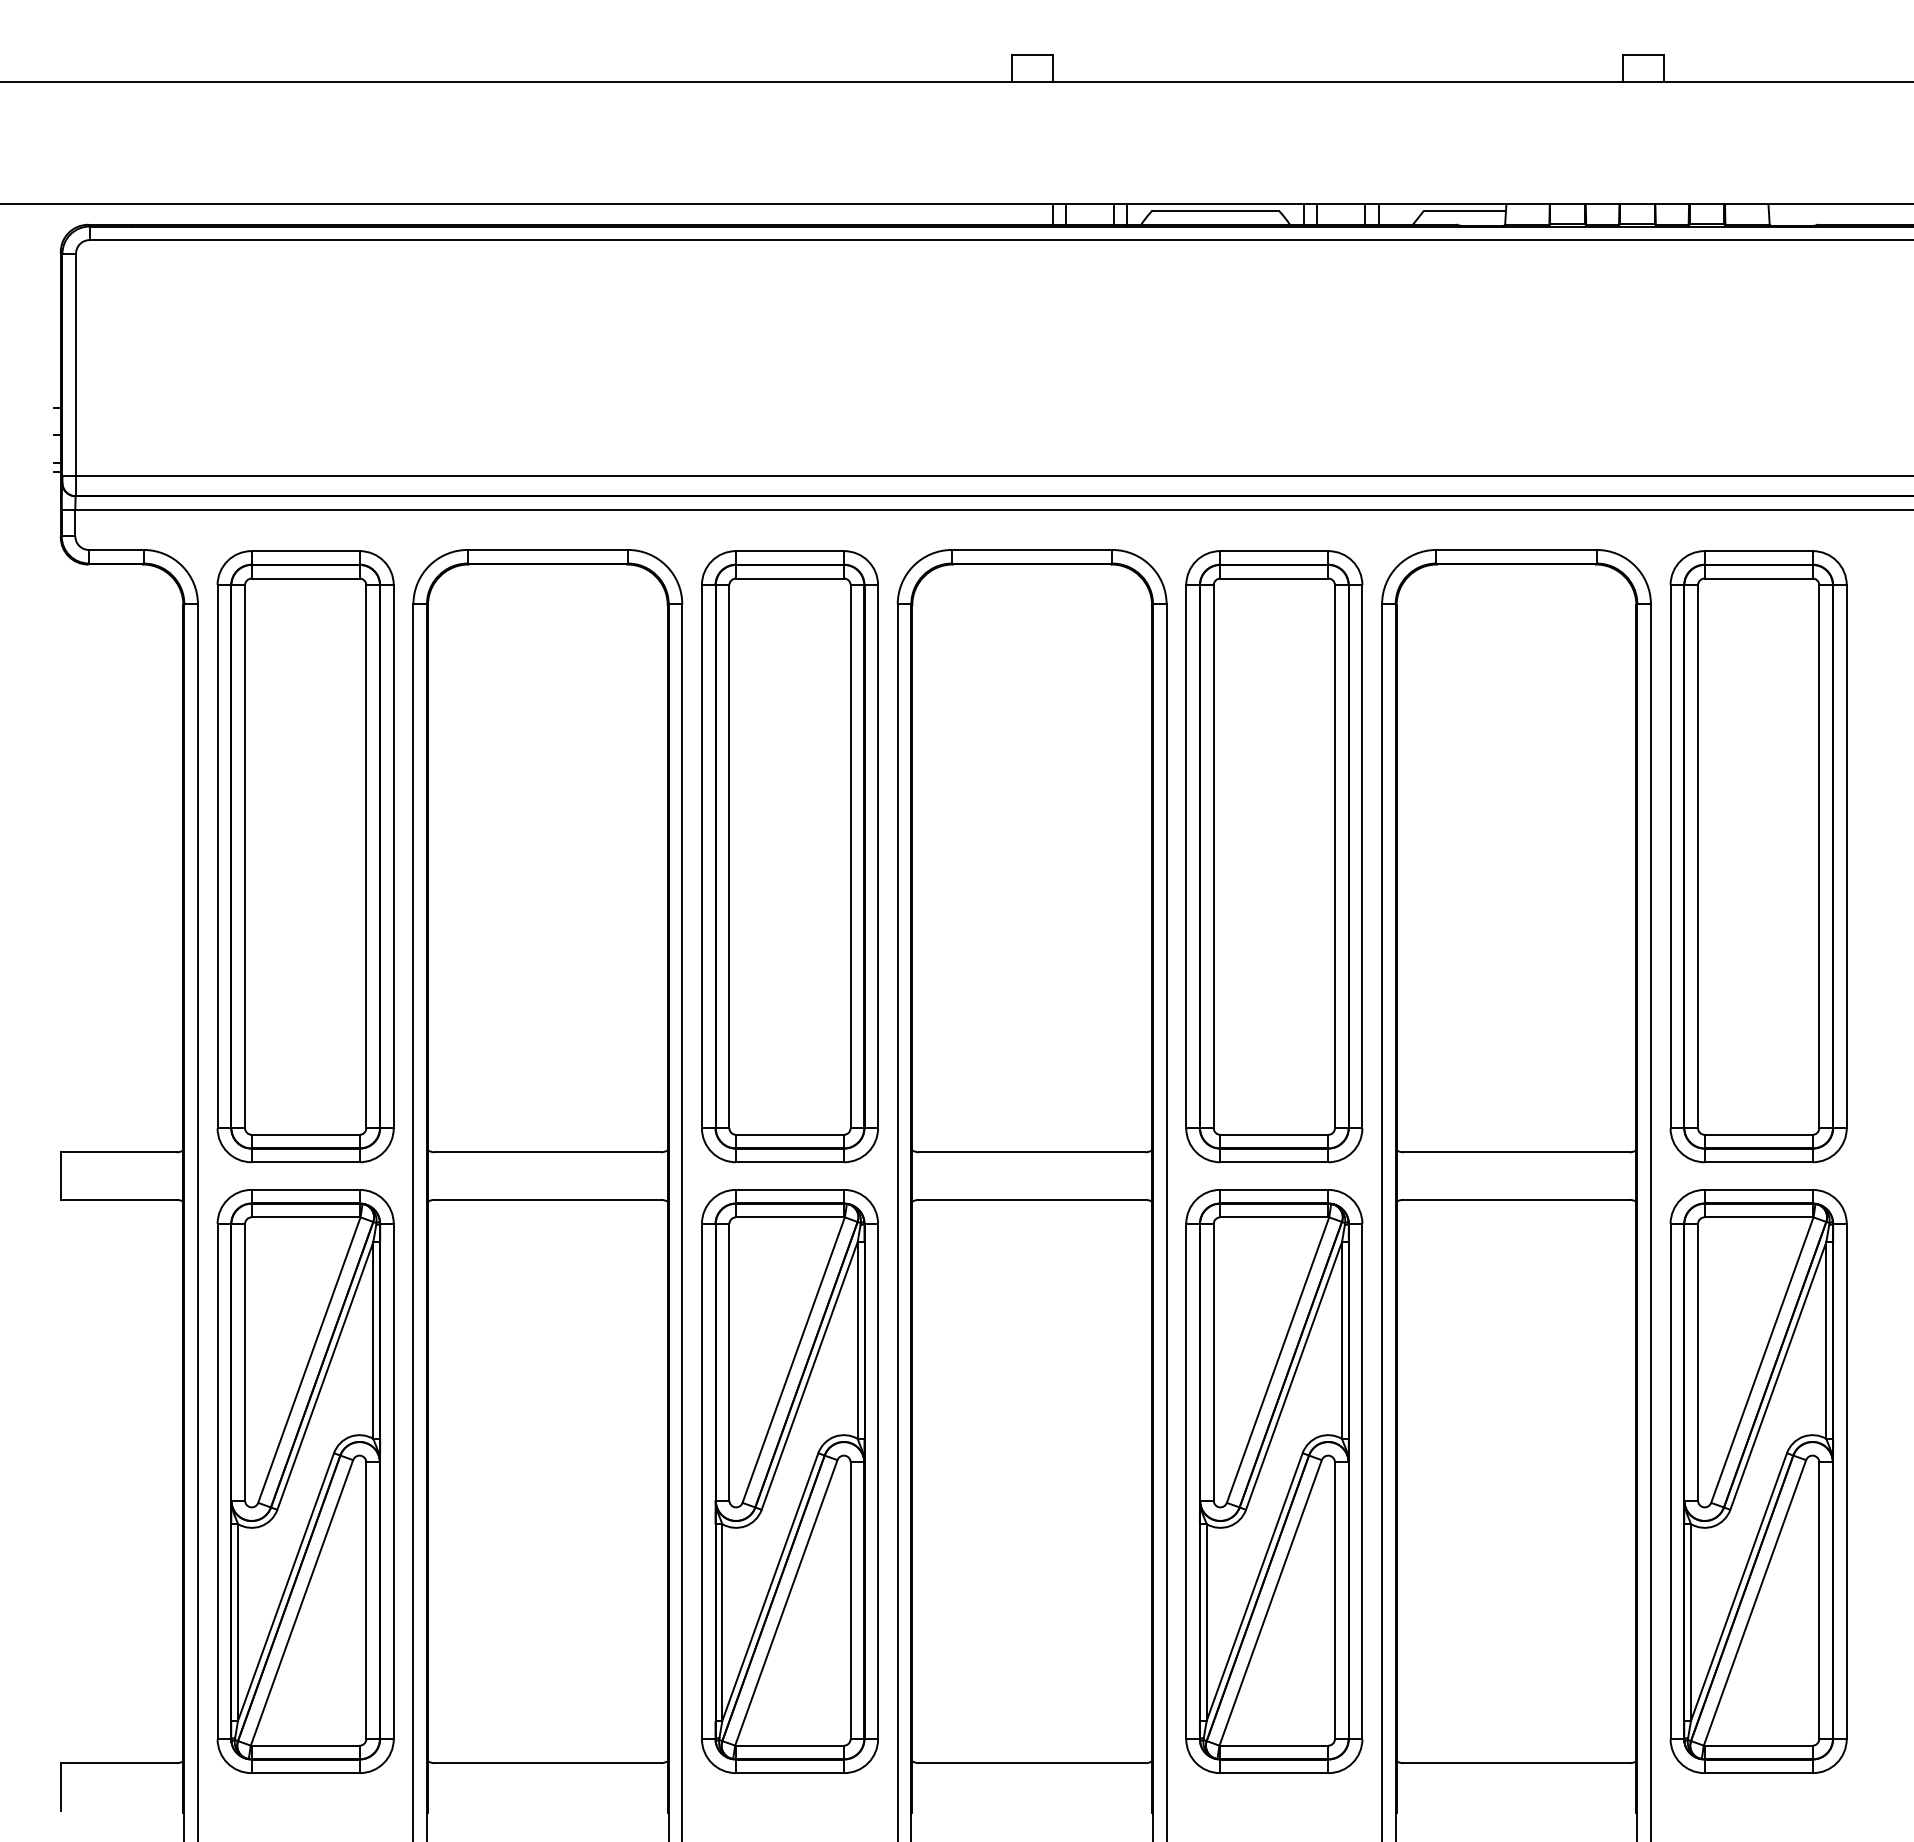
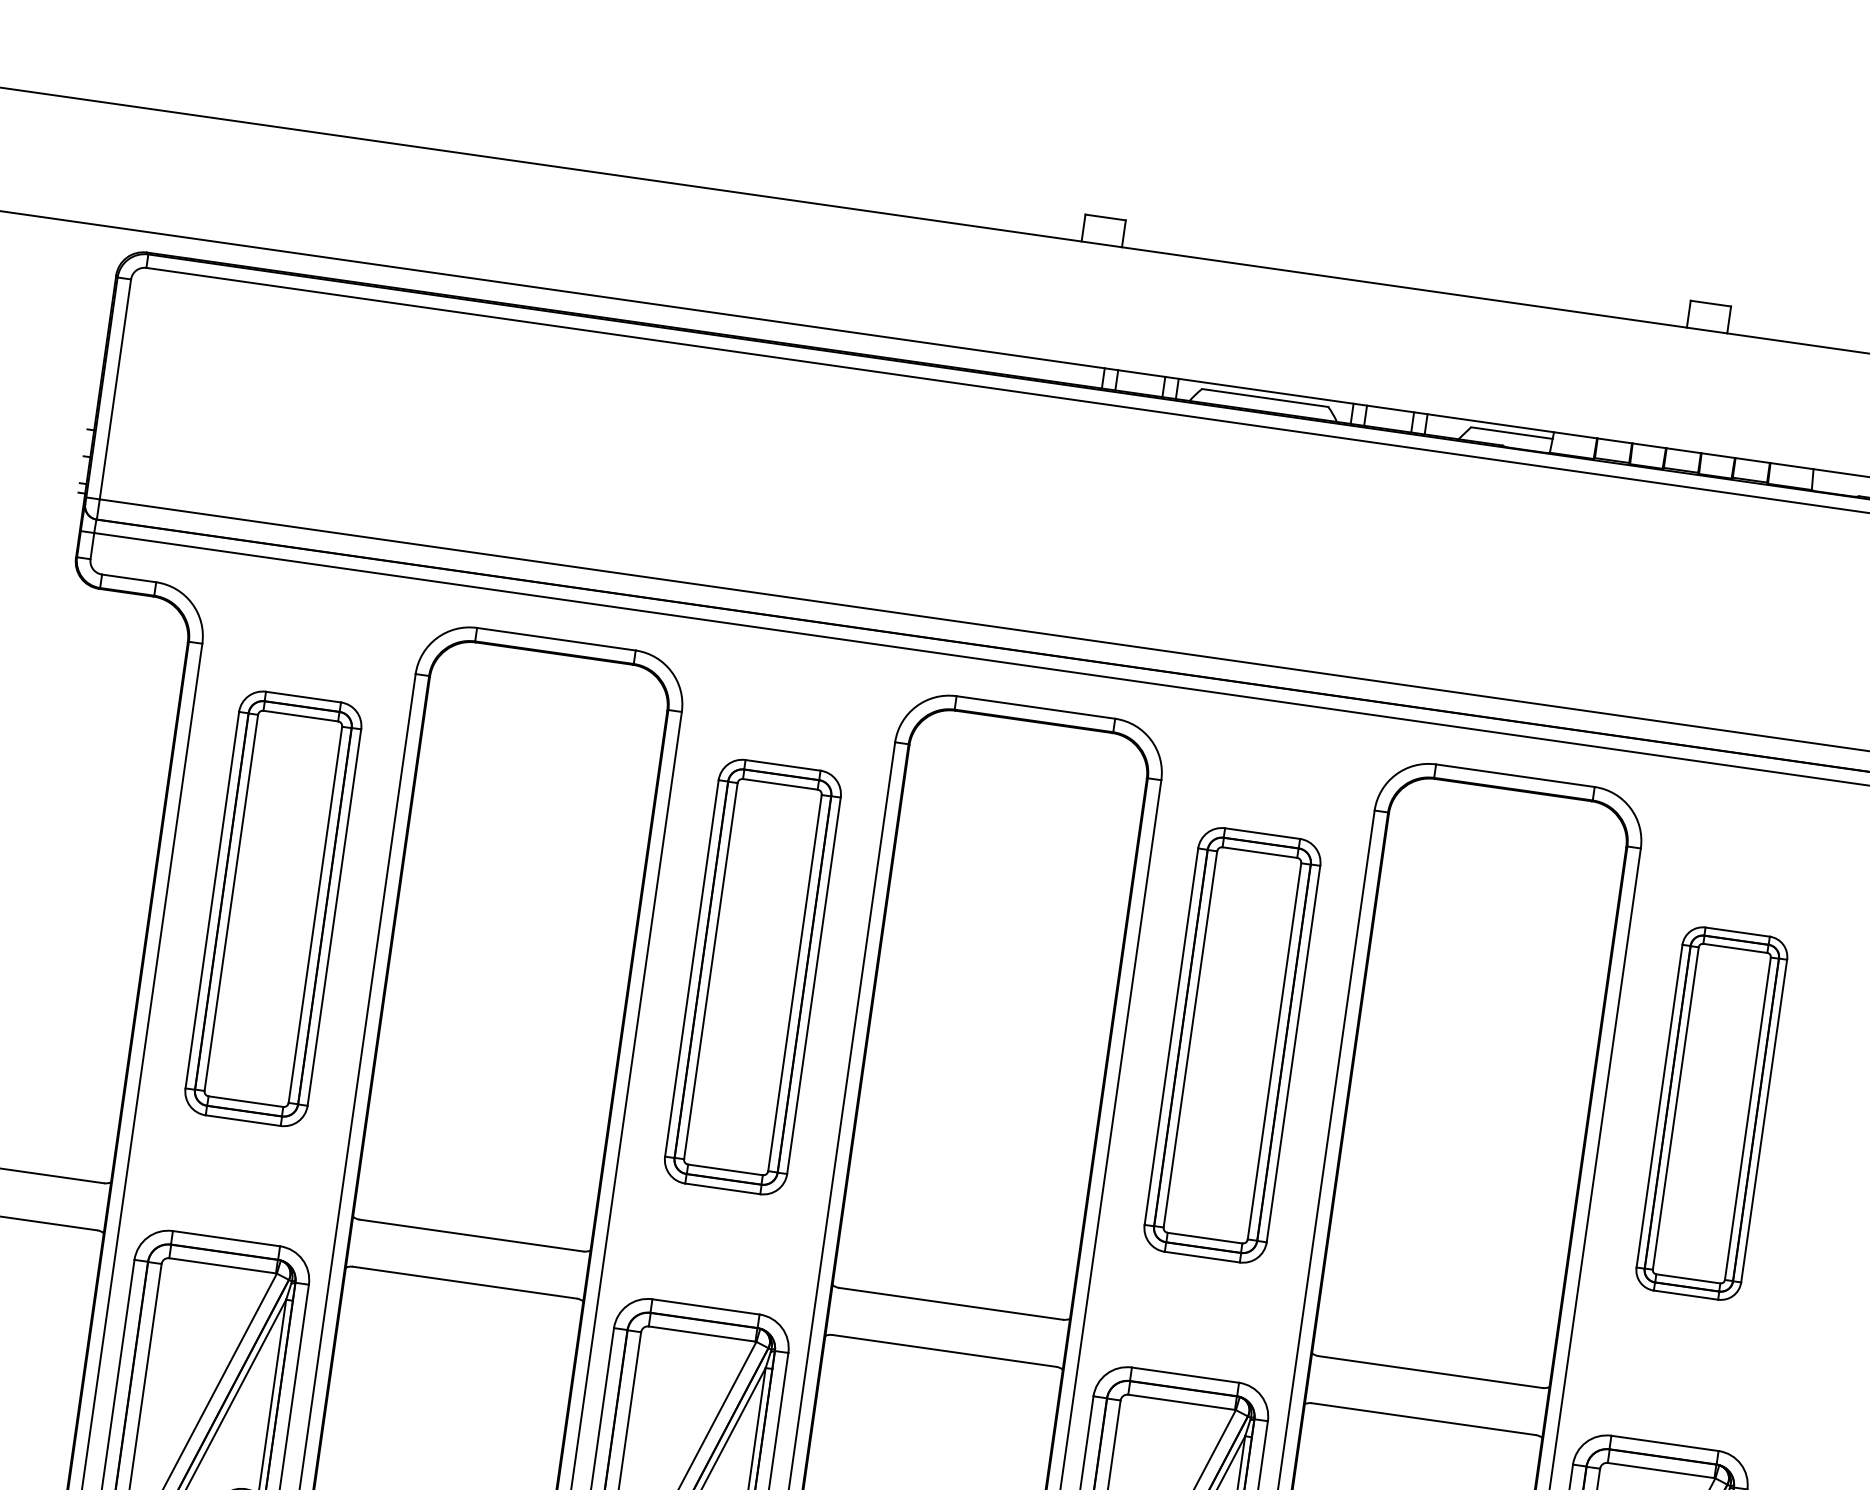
part: (305, 856) -> (273, 908), size x0.7
part: (789, 856) -> (752, 976), size x0.7
part: (1274, 856) -> (1232, 1045), size x0.7
part: (1758, 856) -> (1711, 1113), size x0.6

